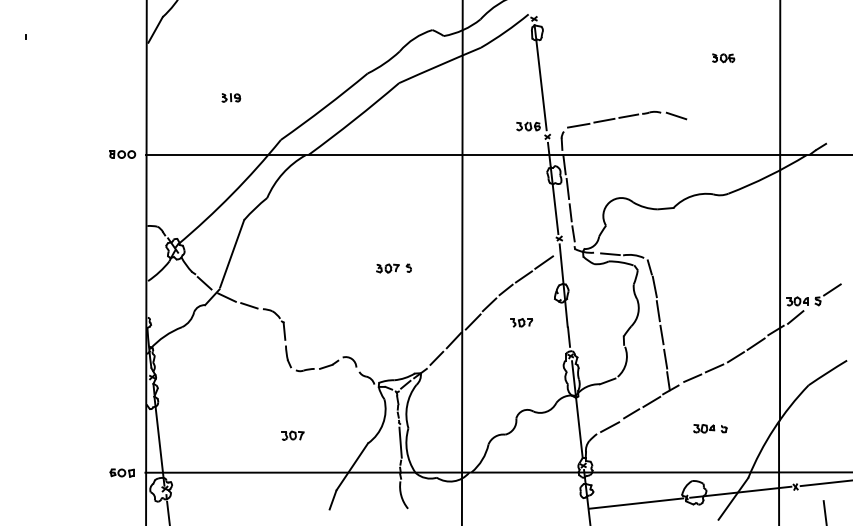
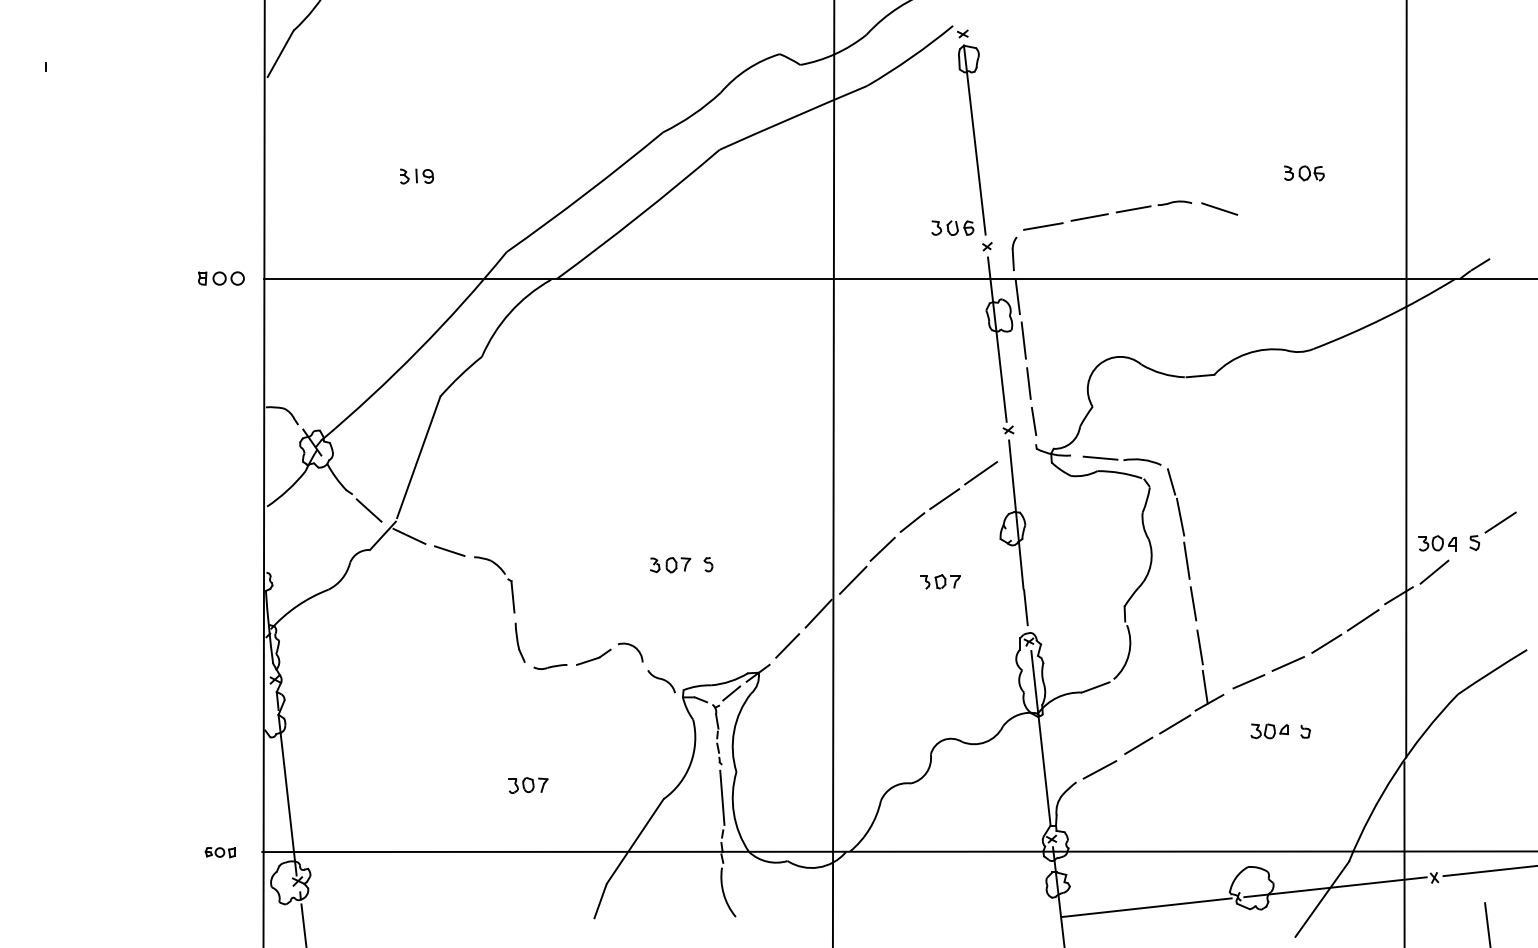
part: (723, 58) -> (1304, 173), moved
part: (393, 268) -> (680, 565), moved
part: (710, 428) -> (1280, 730), moved
part: (121, 472) -> (219, 851), size x0.7

